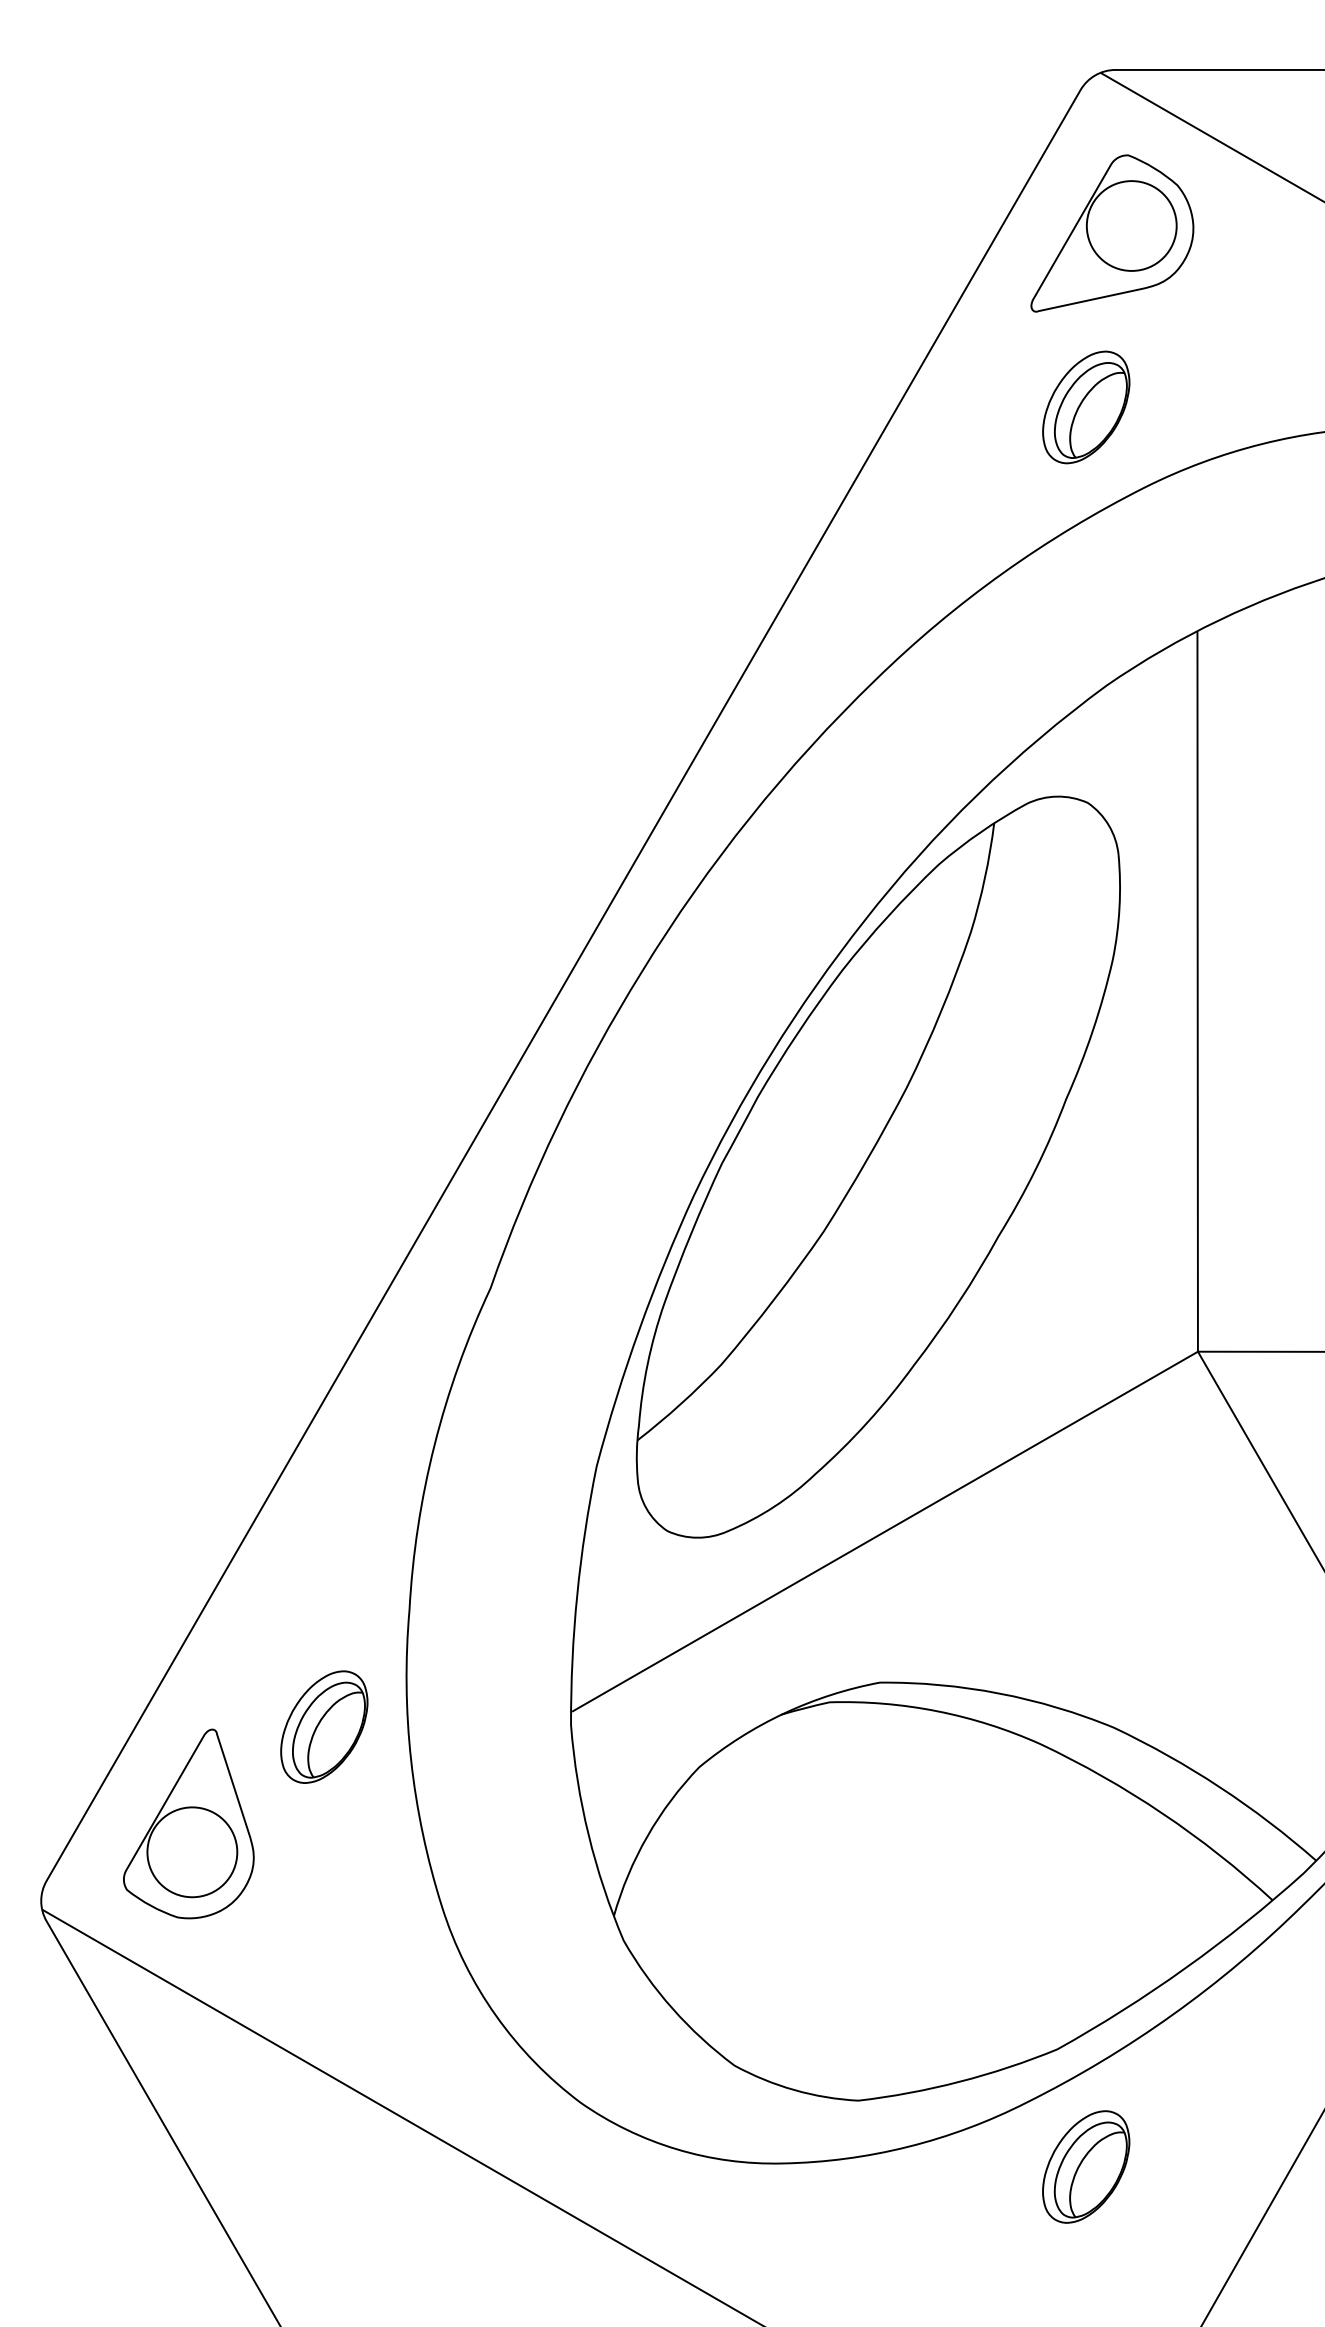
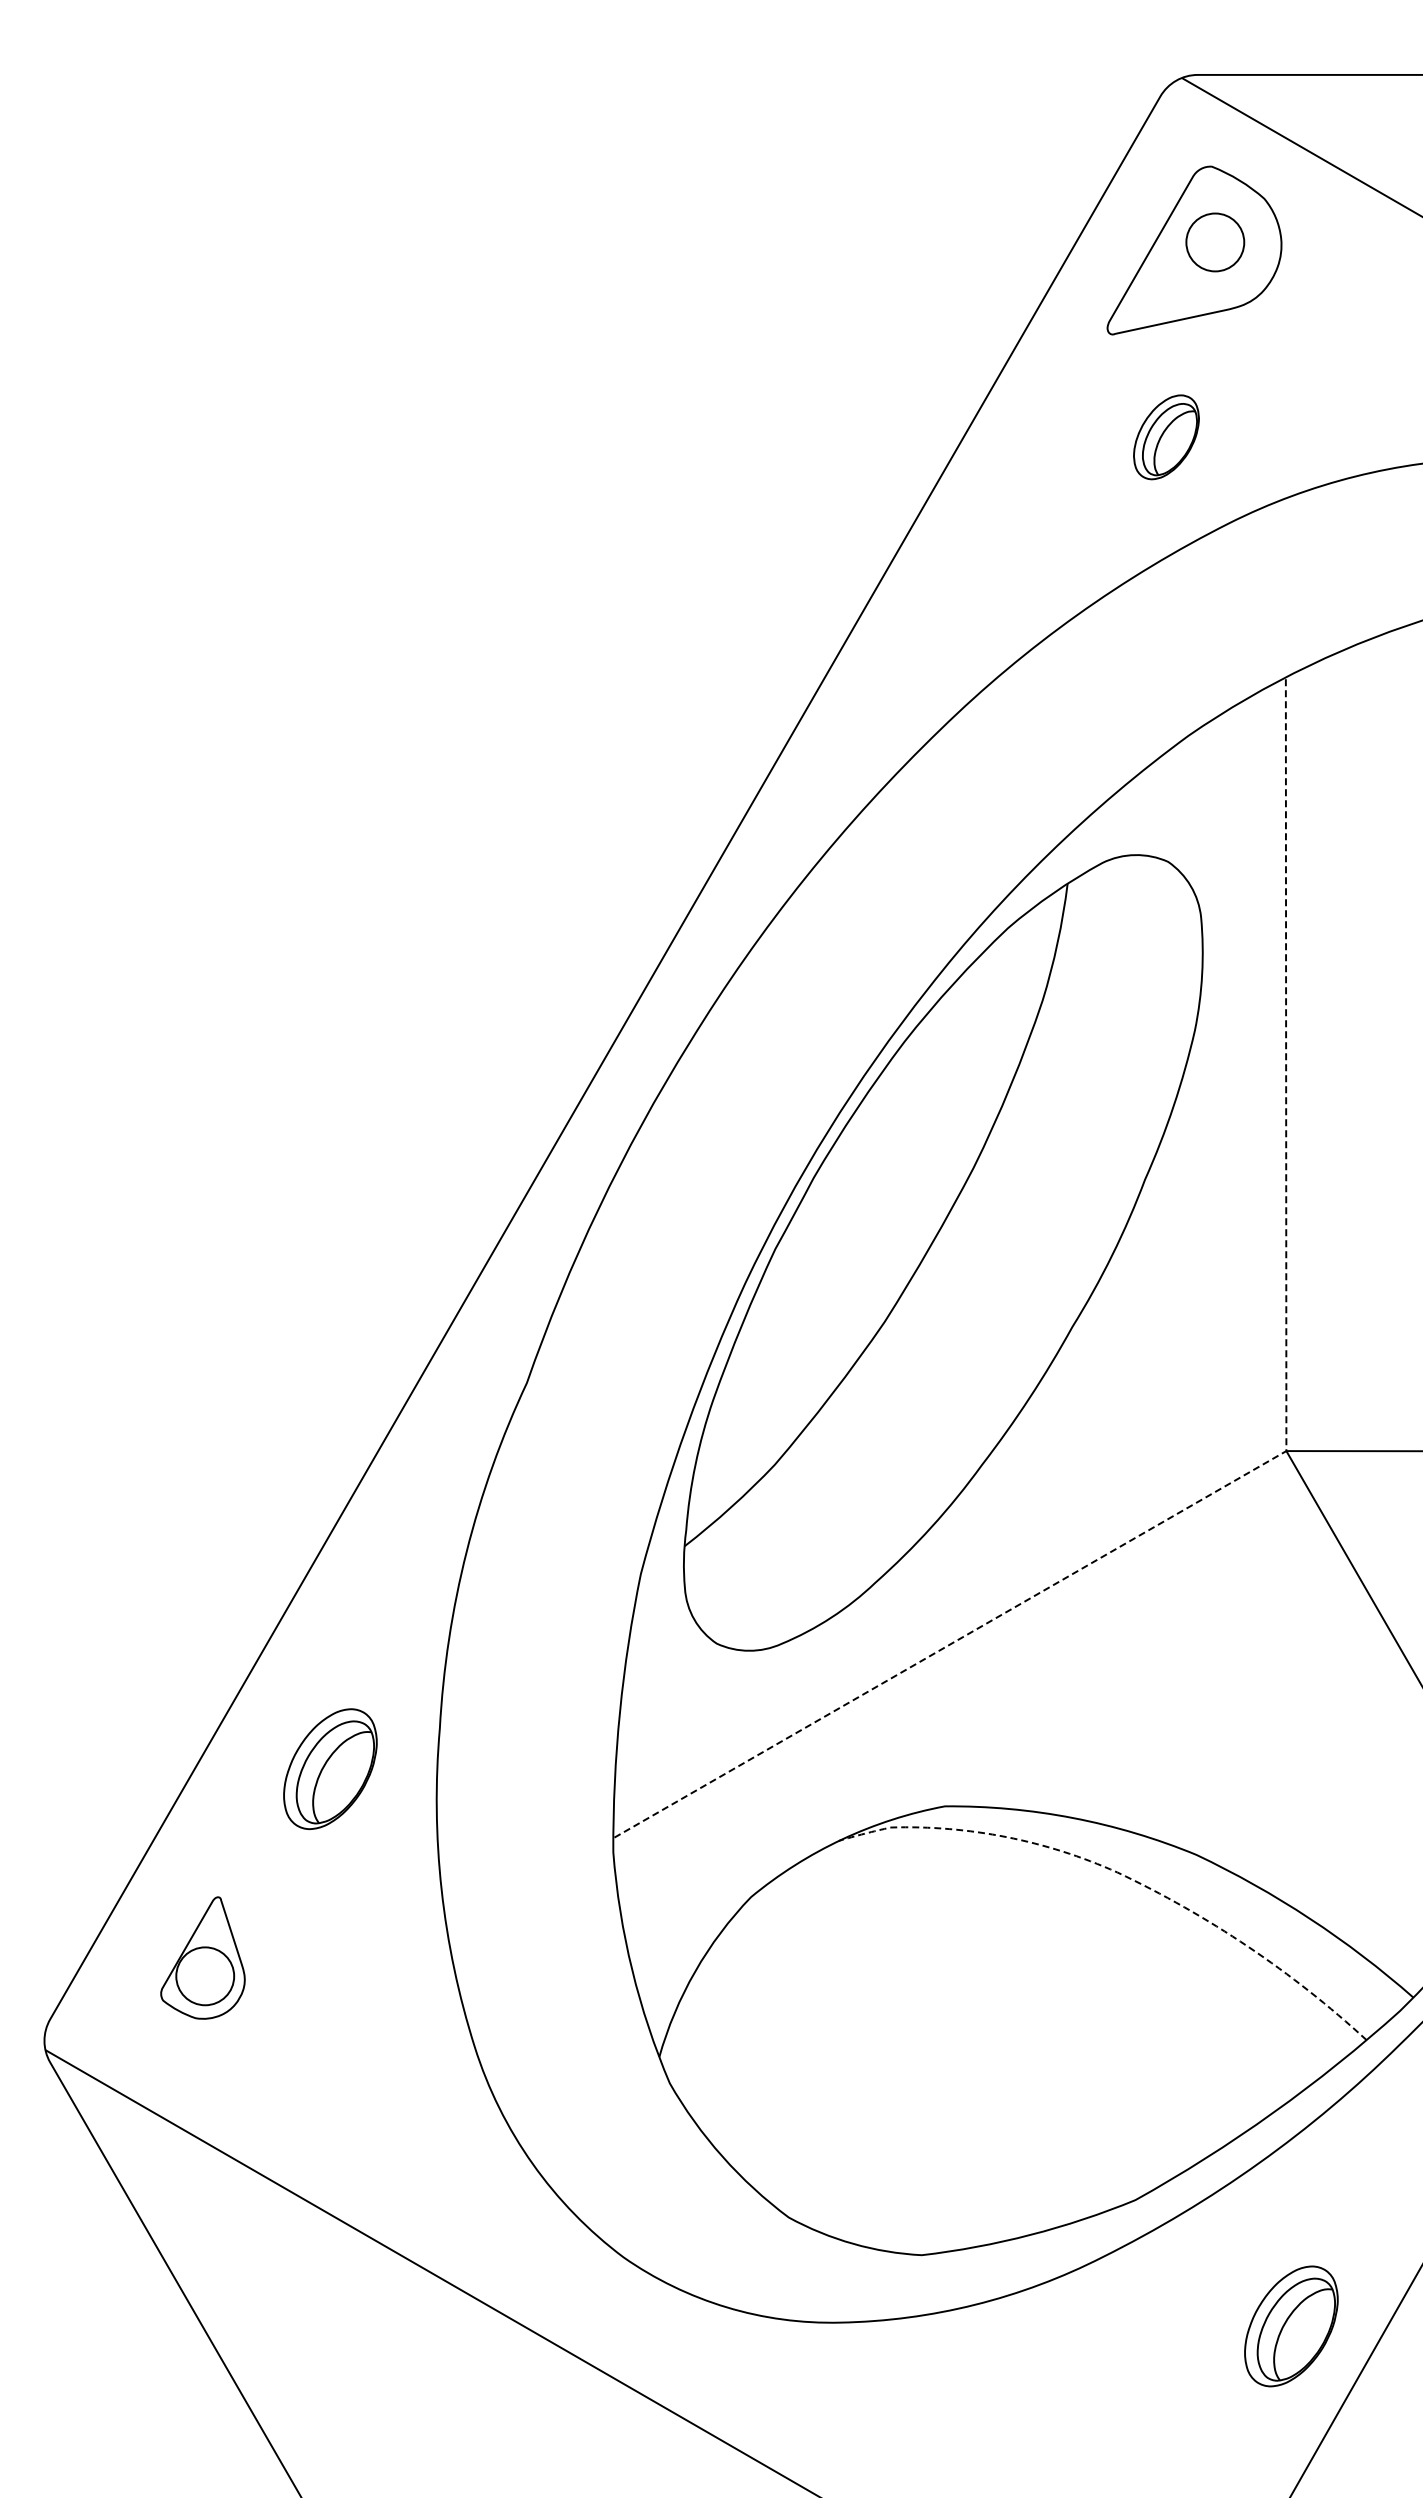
circle: (1131, 226) -> (1215, 242), size x0.6
part: (1086, 407) -> (1166, 437), size x0.7
line: (1198, 1352) -> (1286, 1451), solid -> dashed
part: (324, 1726) -> (330, 1768), moved
line: (1038, 1743) -> (1115, 1871), solid -> dashed
part: (188, 1823) -> (202, 1957), size x0.6
part: (1086, 2167) -> (1291, 2326), moved

